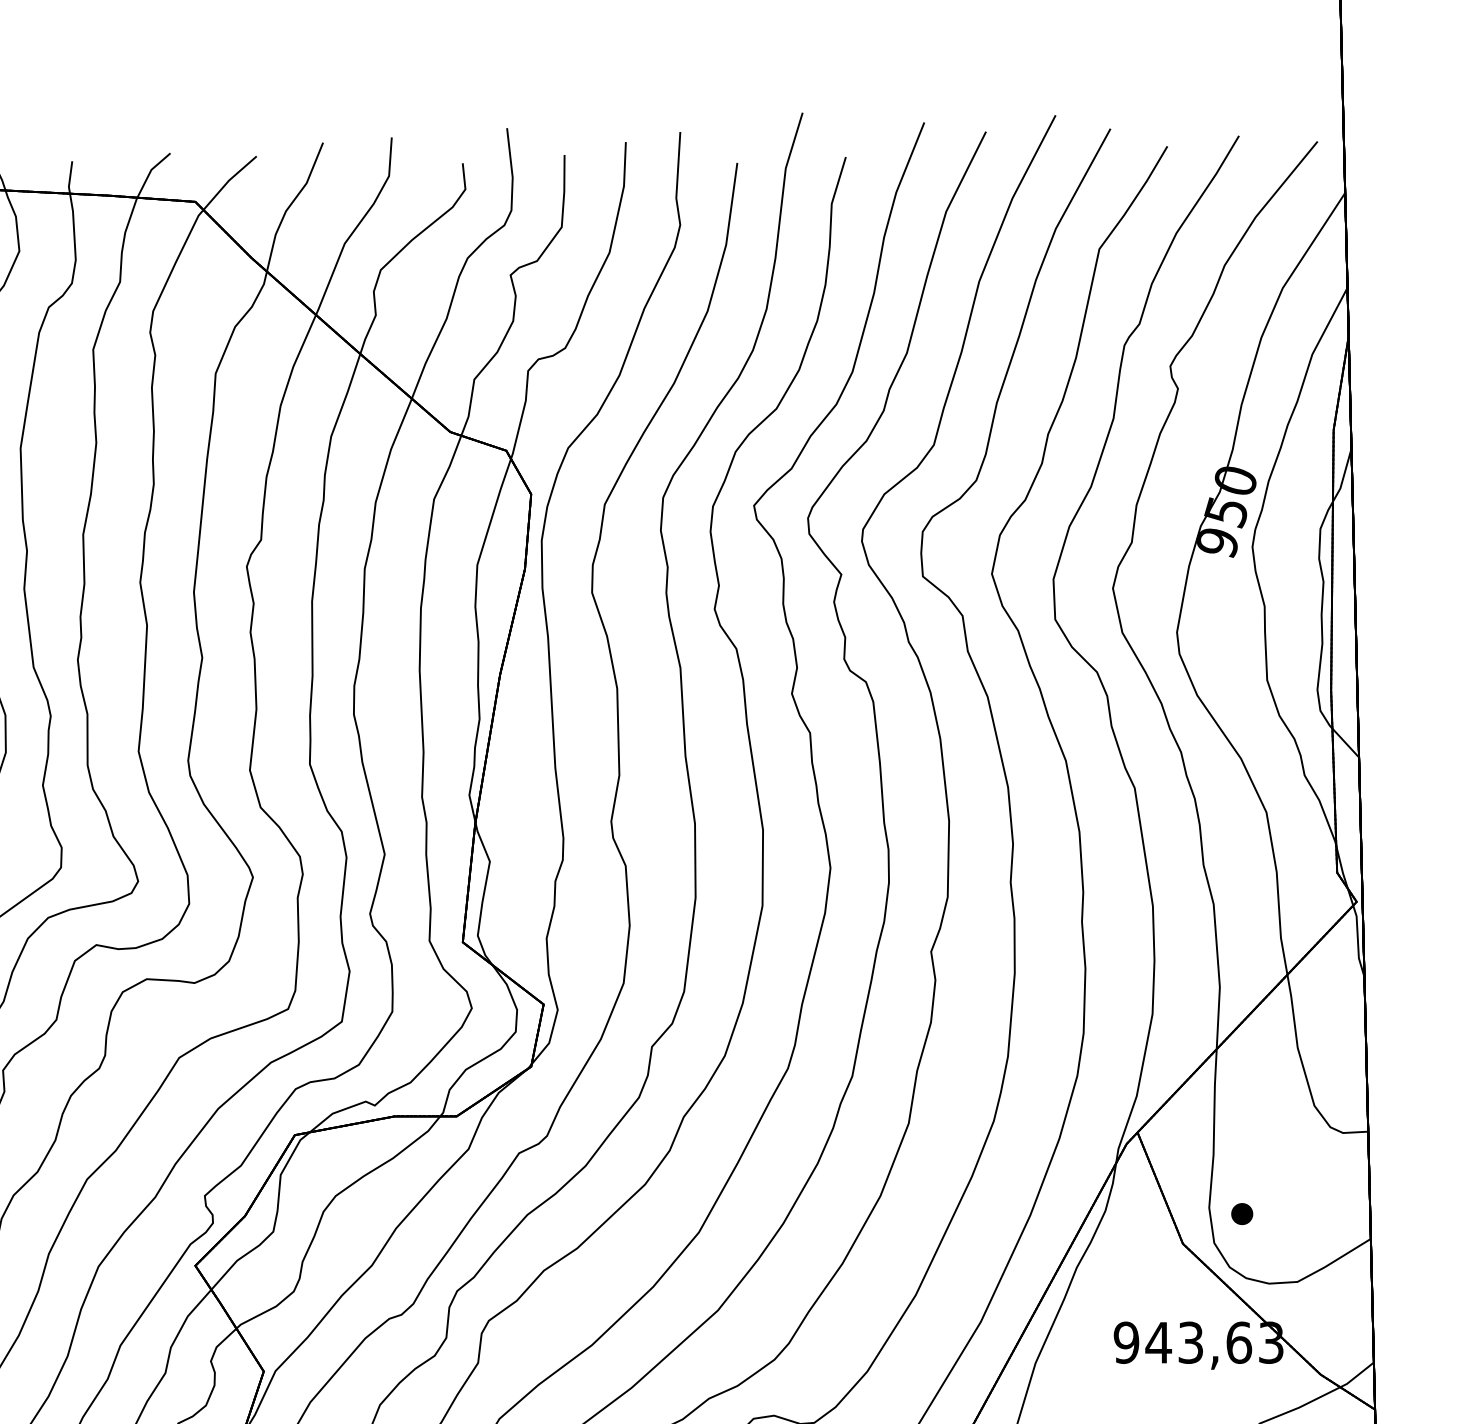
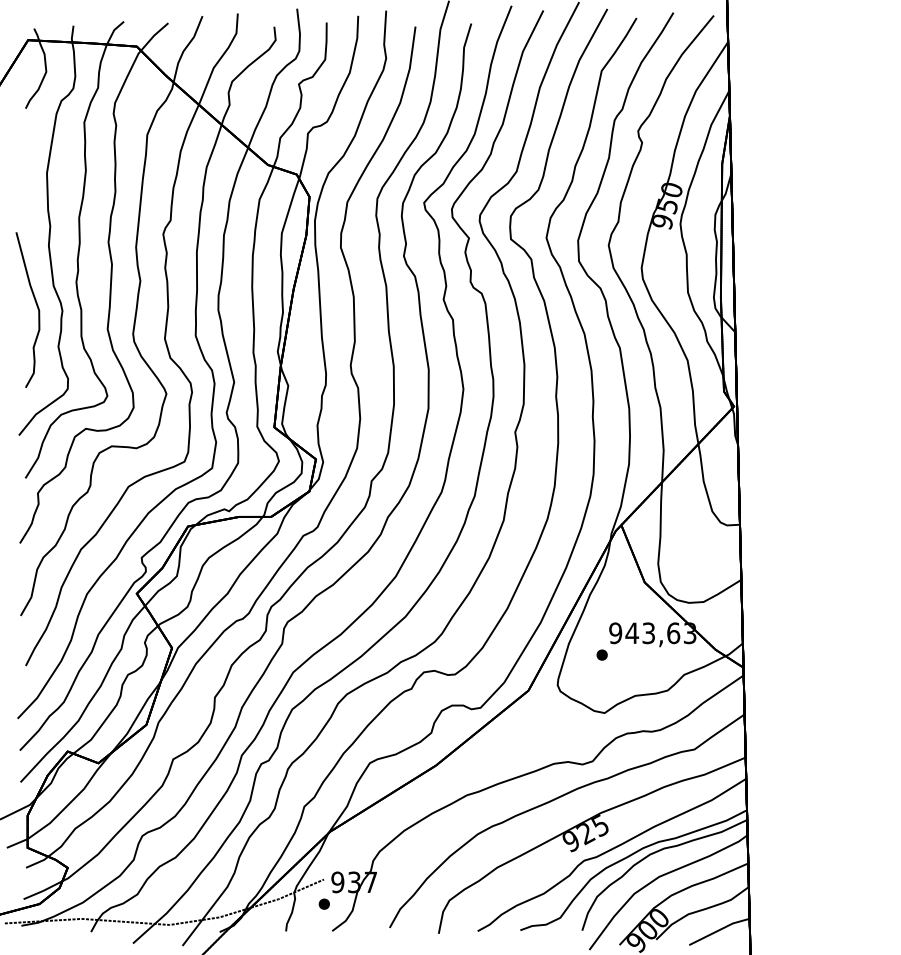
part: (1240, 1212) -> (601, 654), moved

